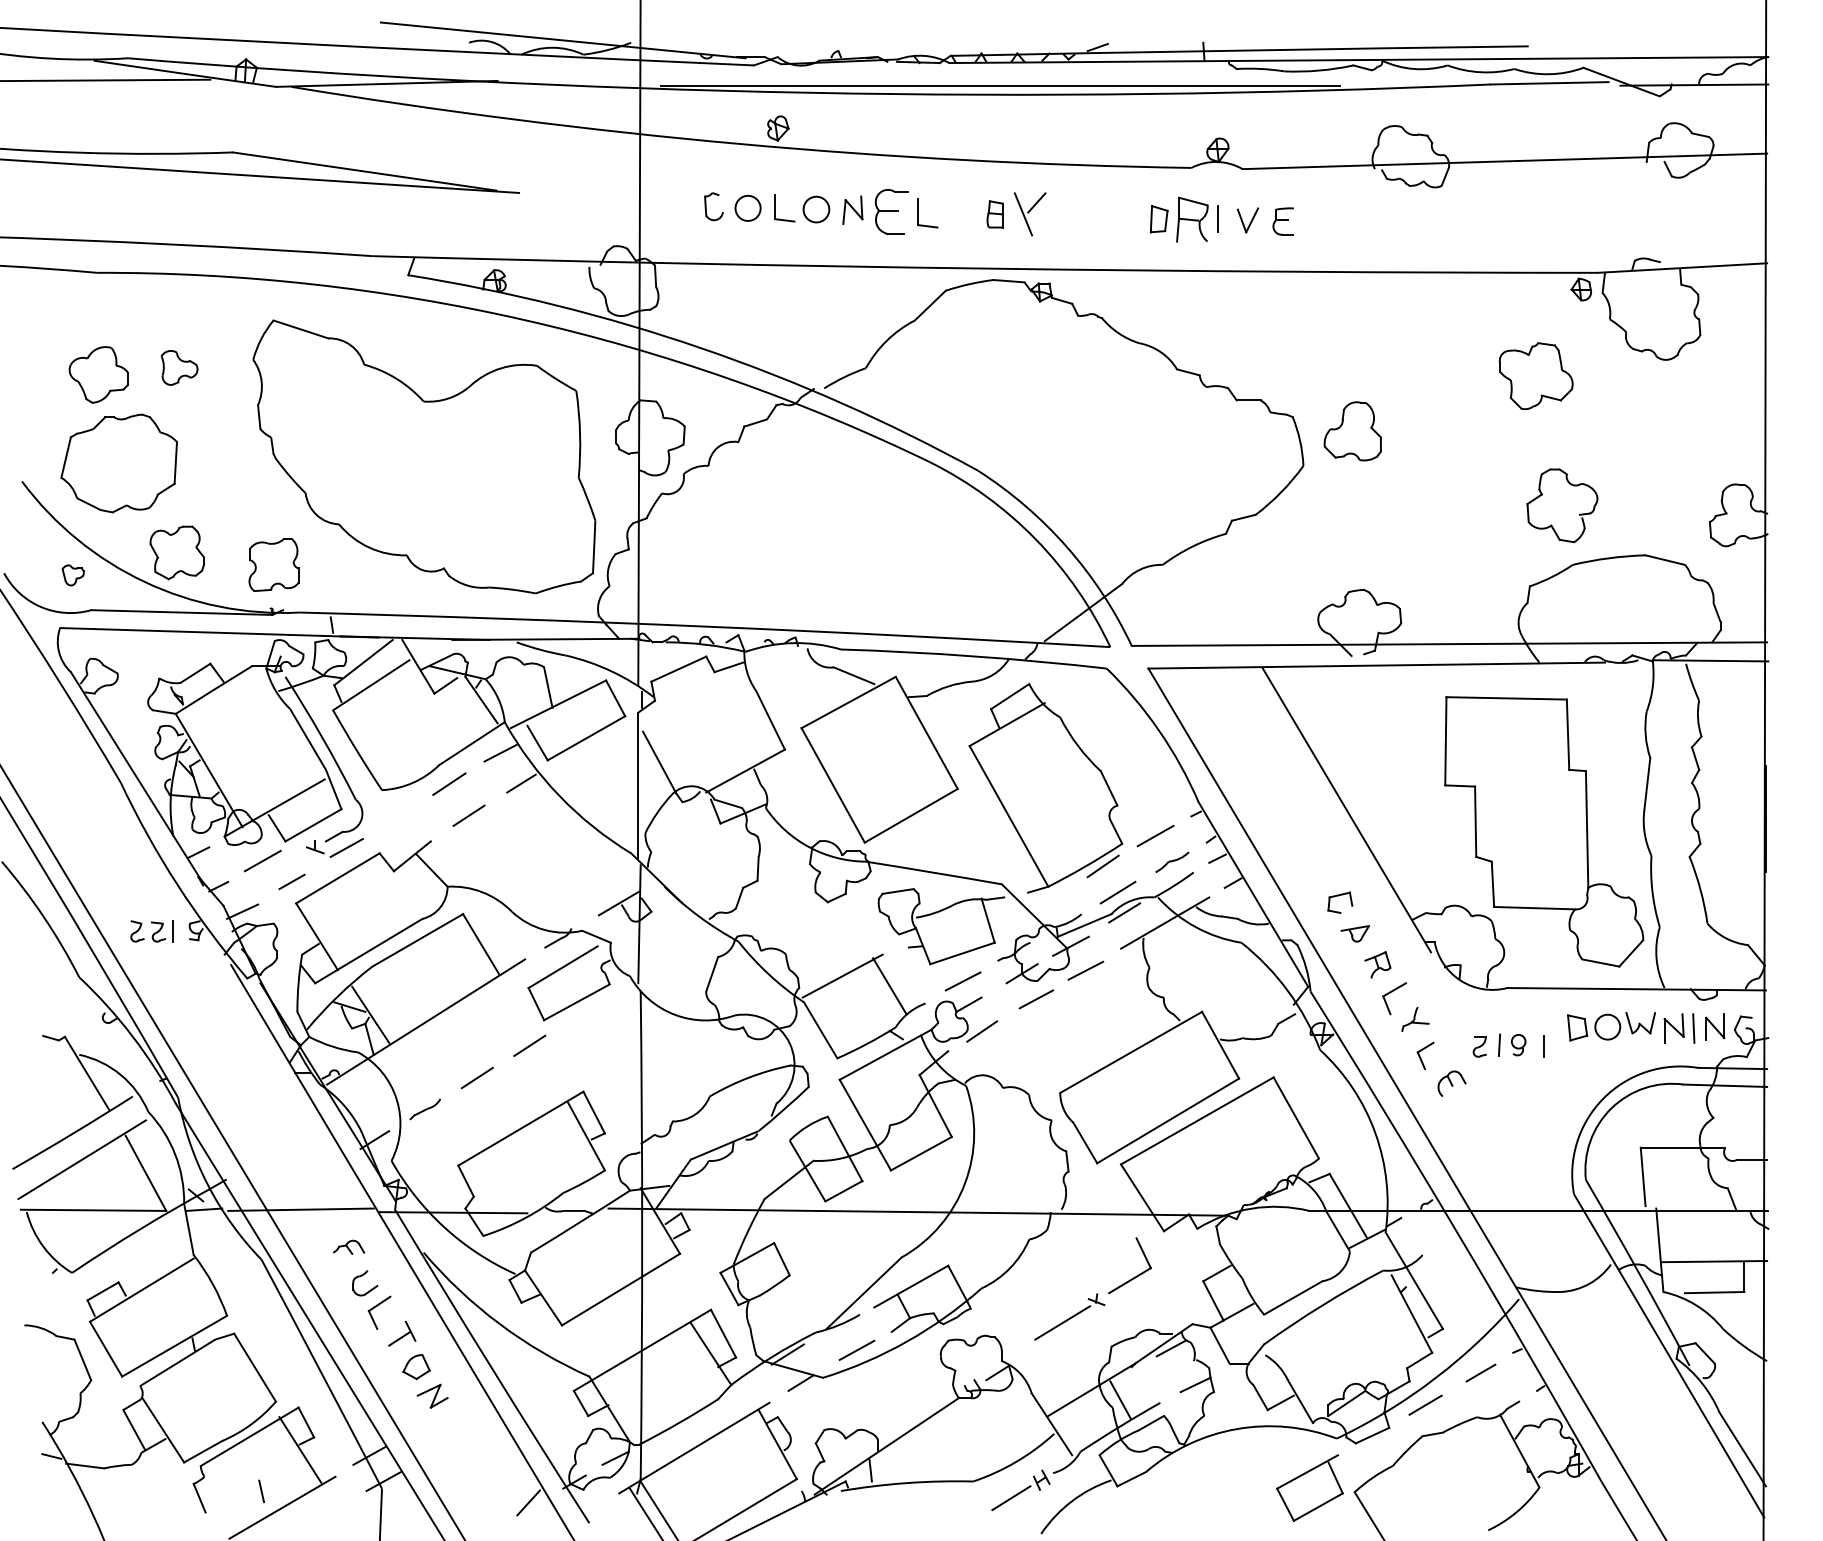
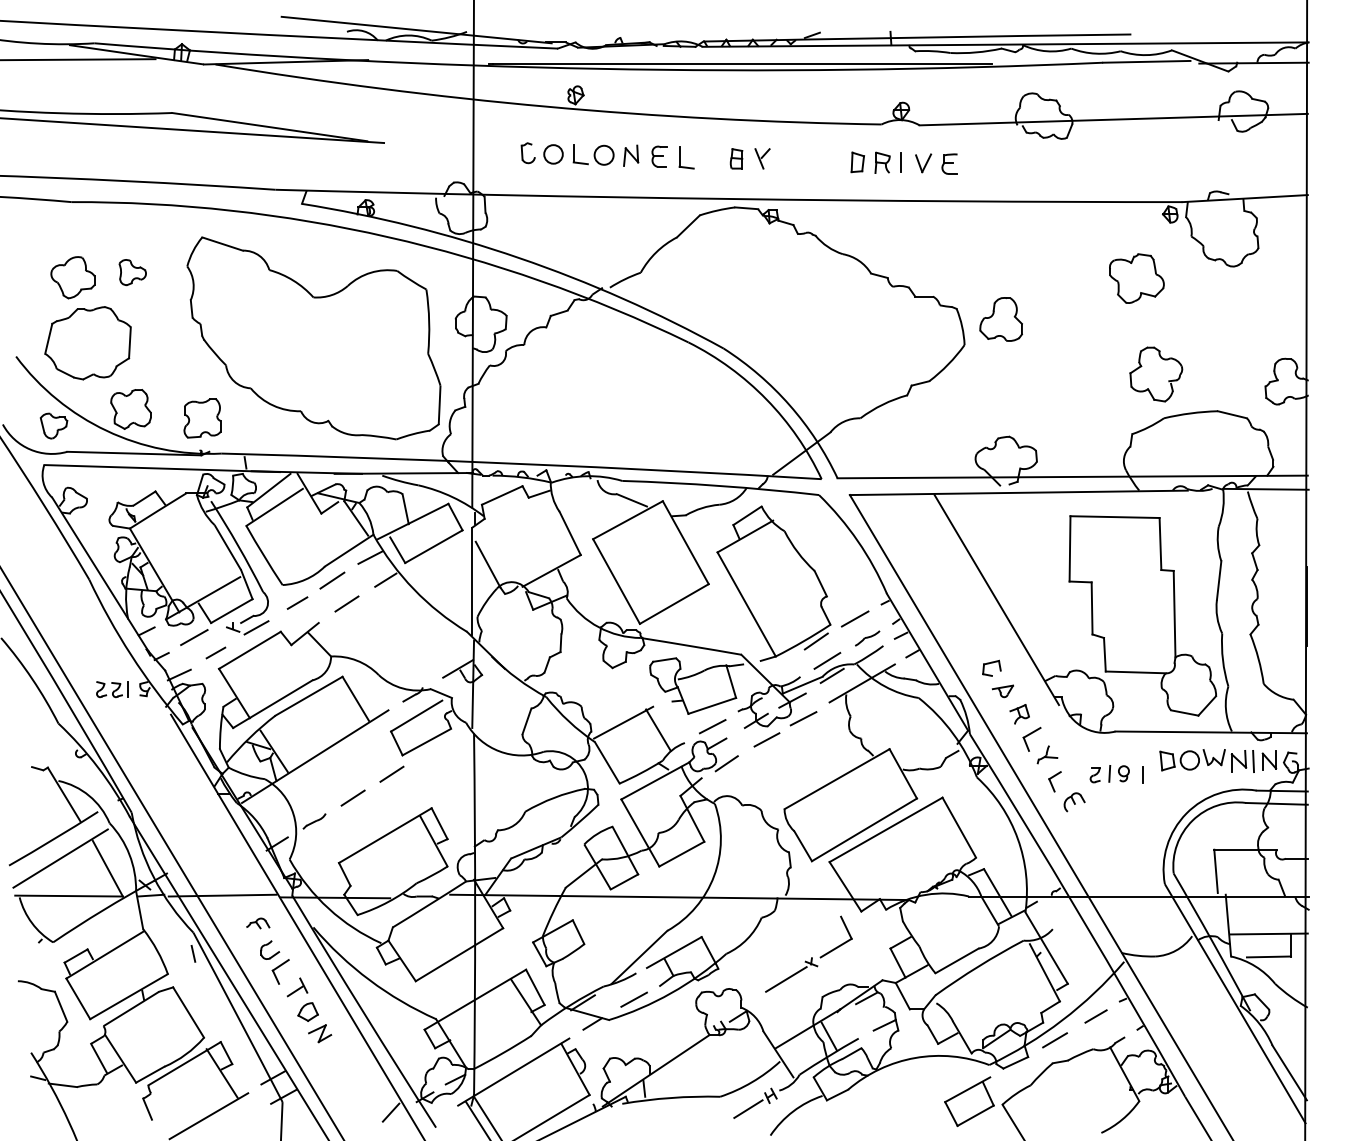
part: (891, 210) -> (659, 155), size x0.62
part: (1030, 214) -> (762, 158), size x0.62
part: (1192, 219) -> (882, 162), size x0.62
part: (73, 575) -> (54, 426), size x1.67
line: (402, 814) -> (297, 603), added
line: (261, 1491) -> (193, 953), moved

